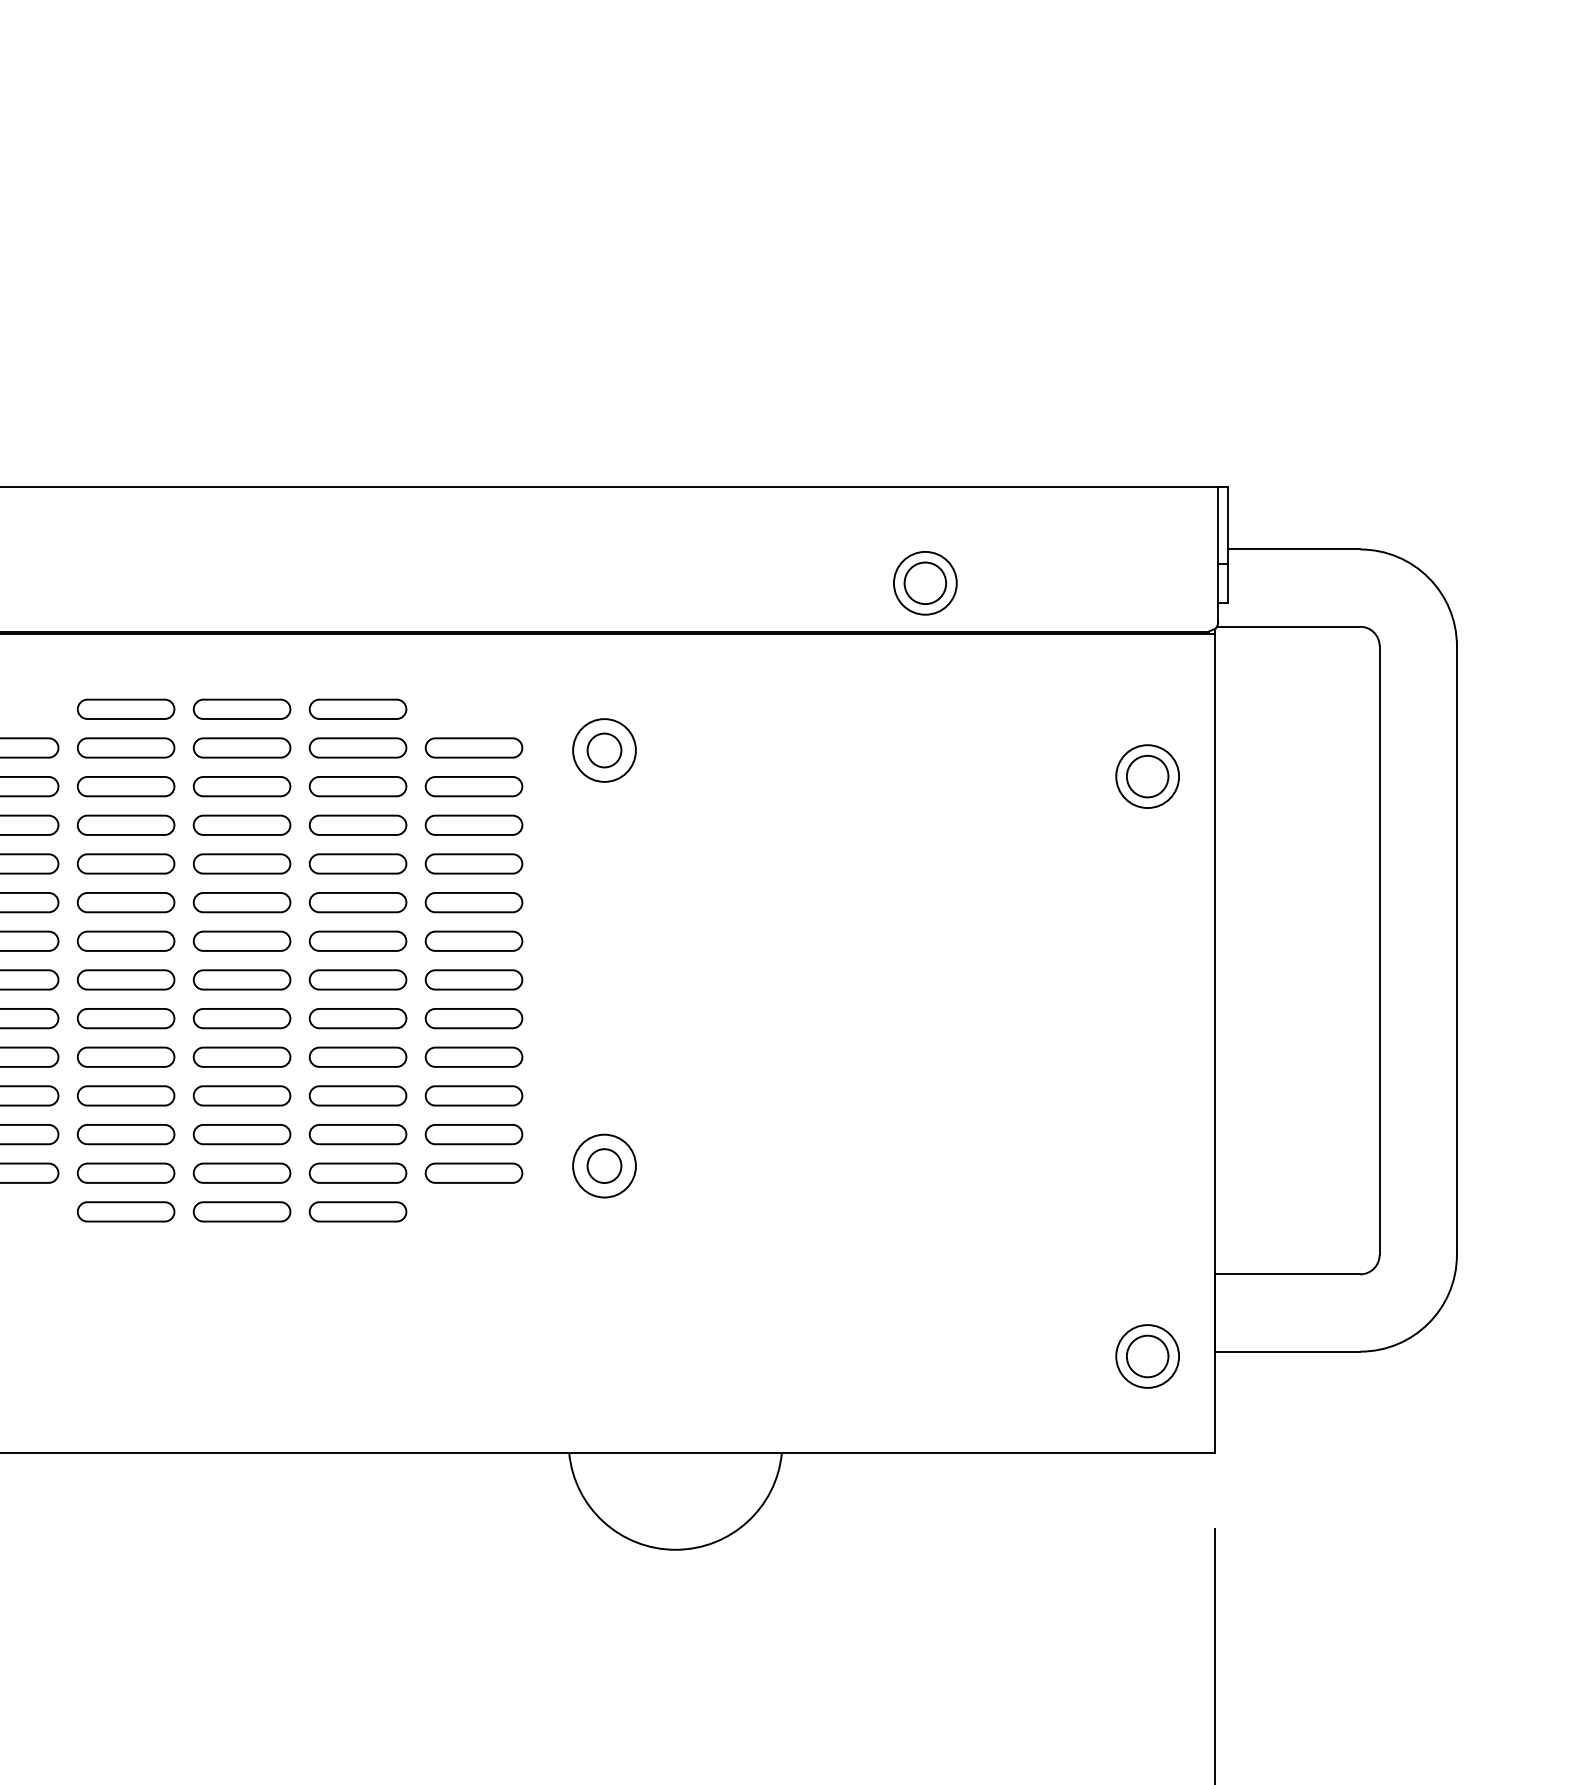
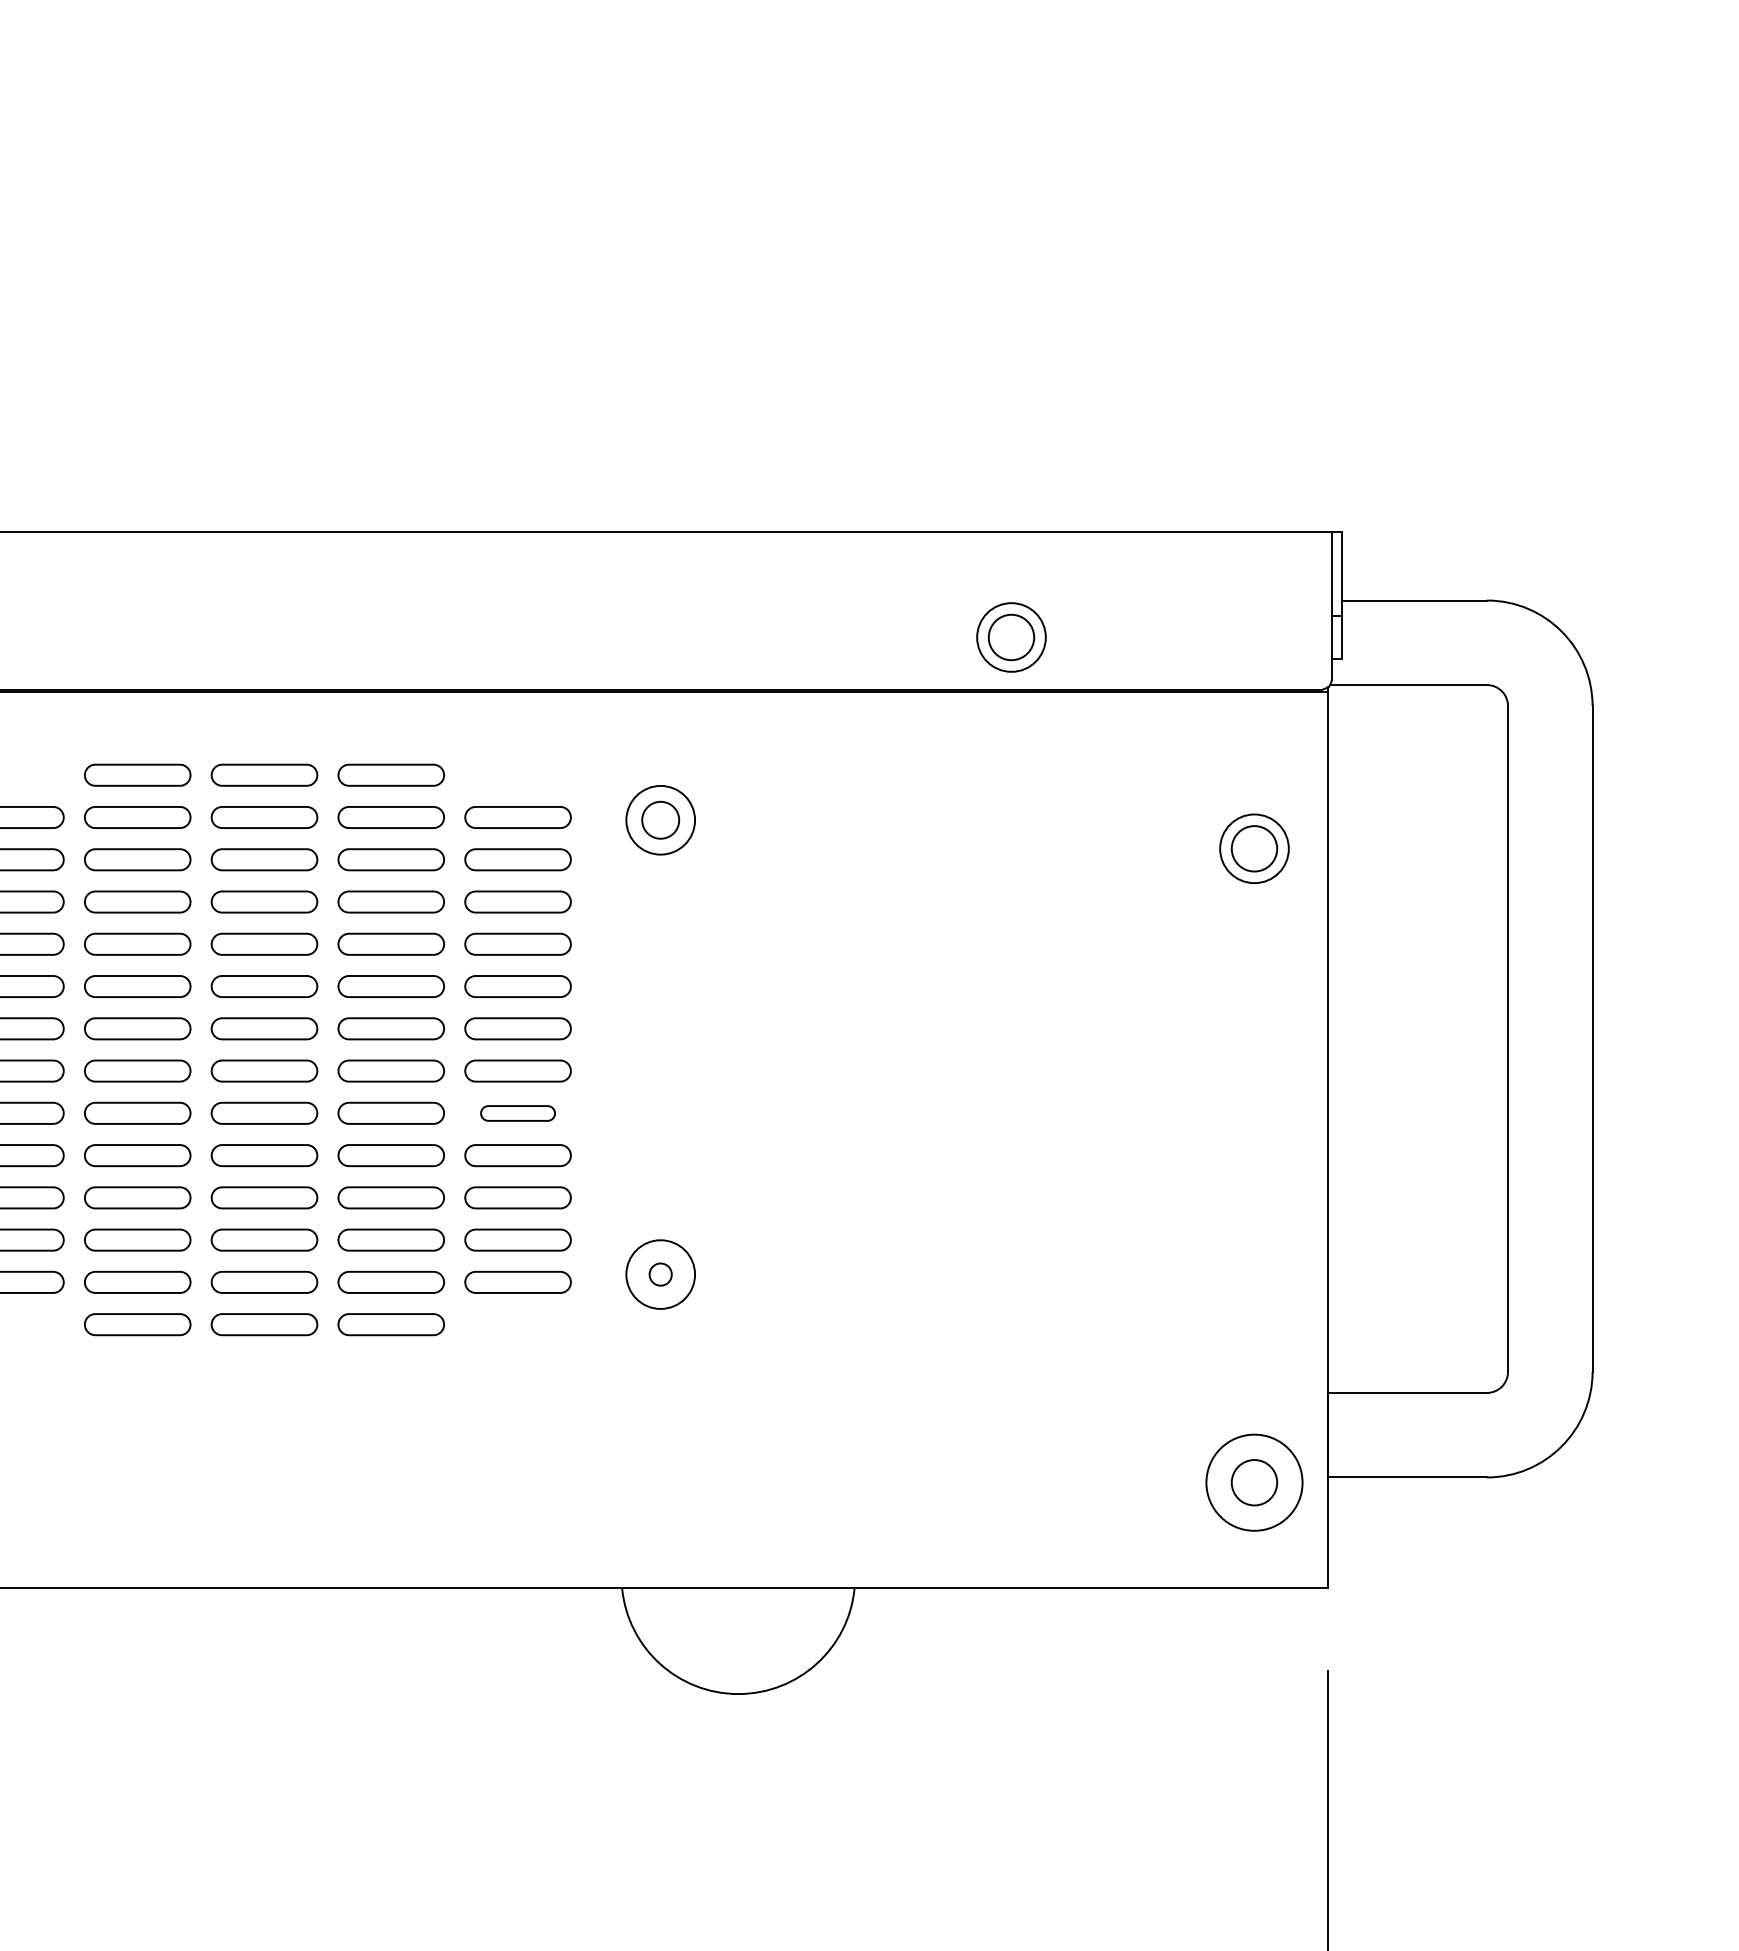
part: (473, 1018) -> (517, 1113), size x0.7
circle: (604, 1166) -> (660, 1275), size x0.6
circle: (1147, 1356) -> (1254, 1482), size x1.4

